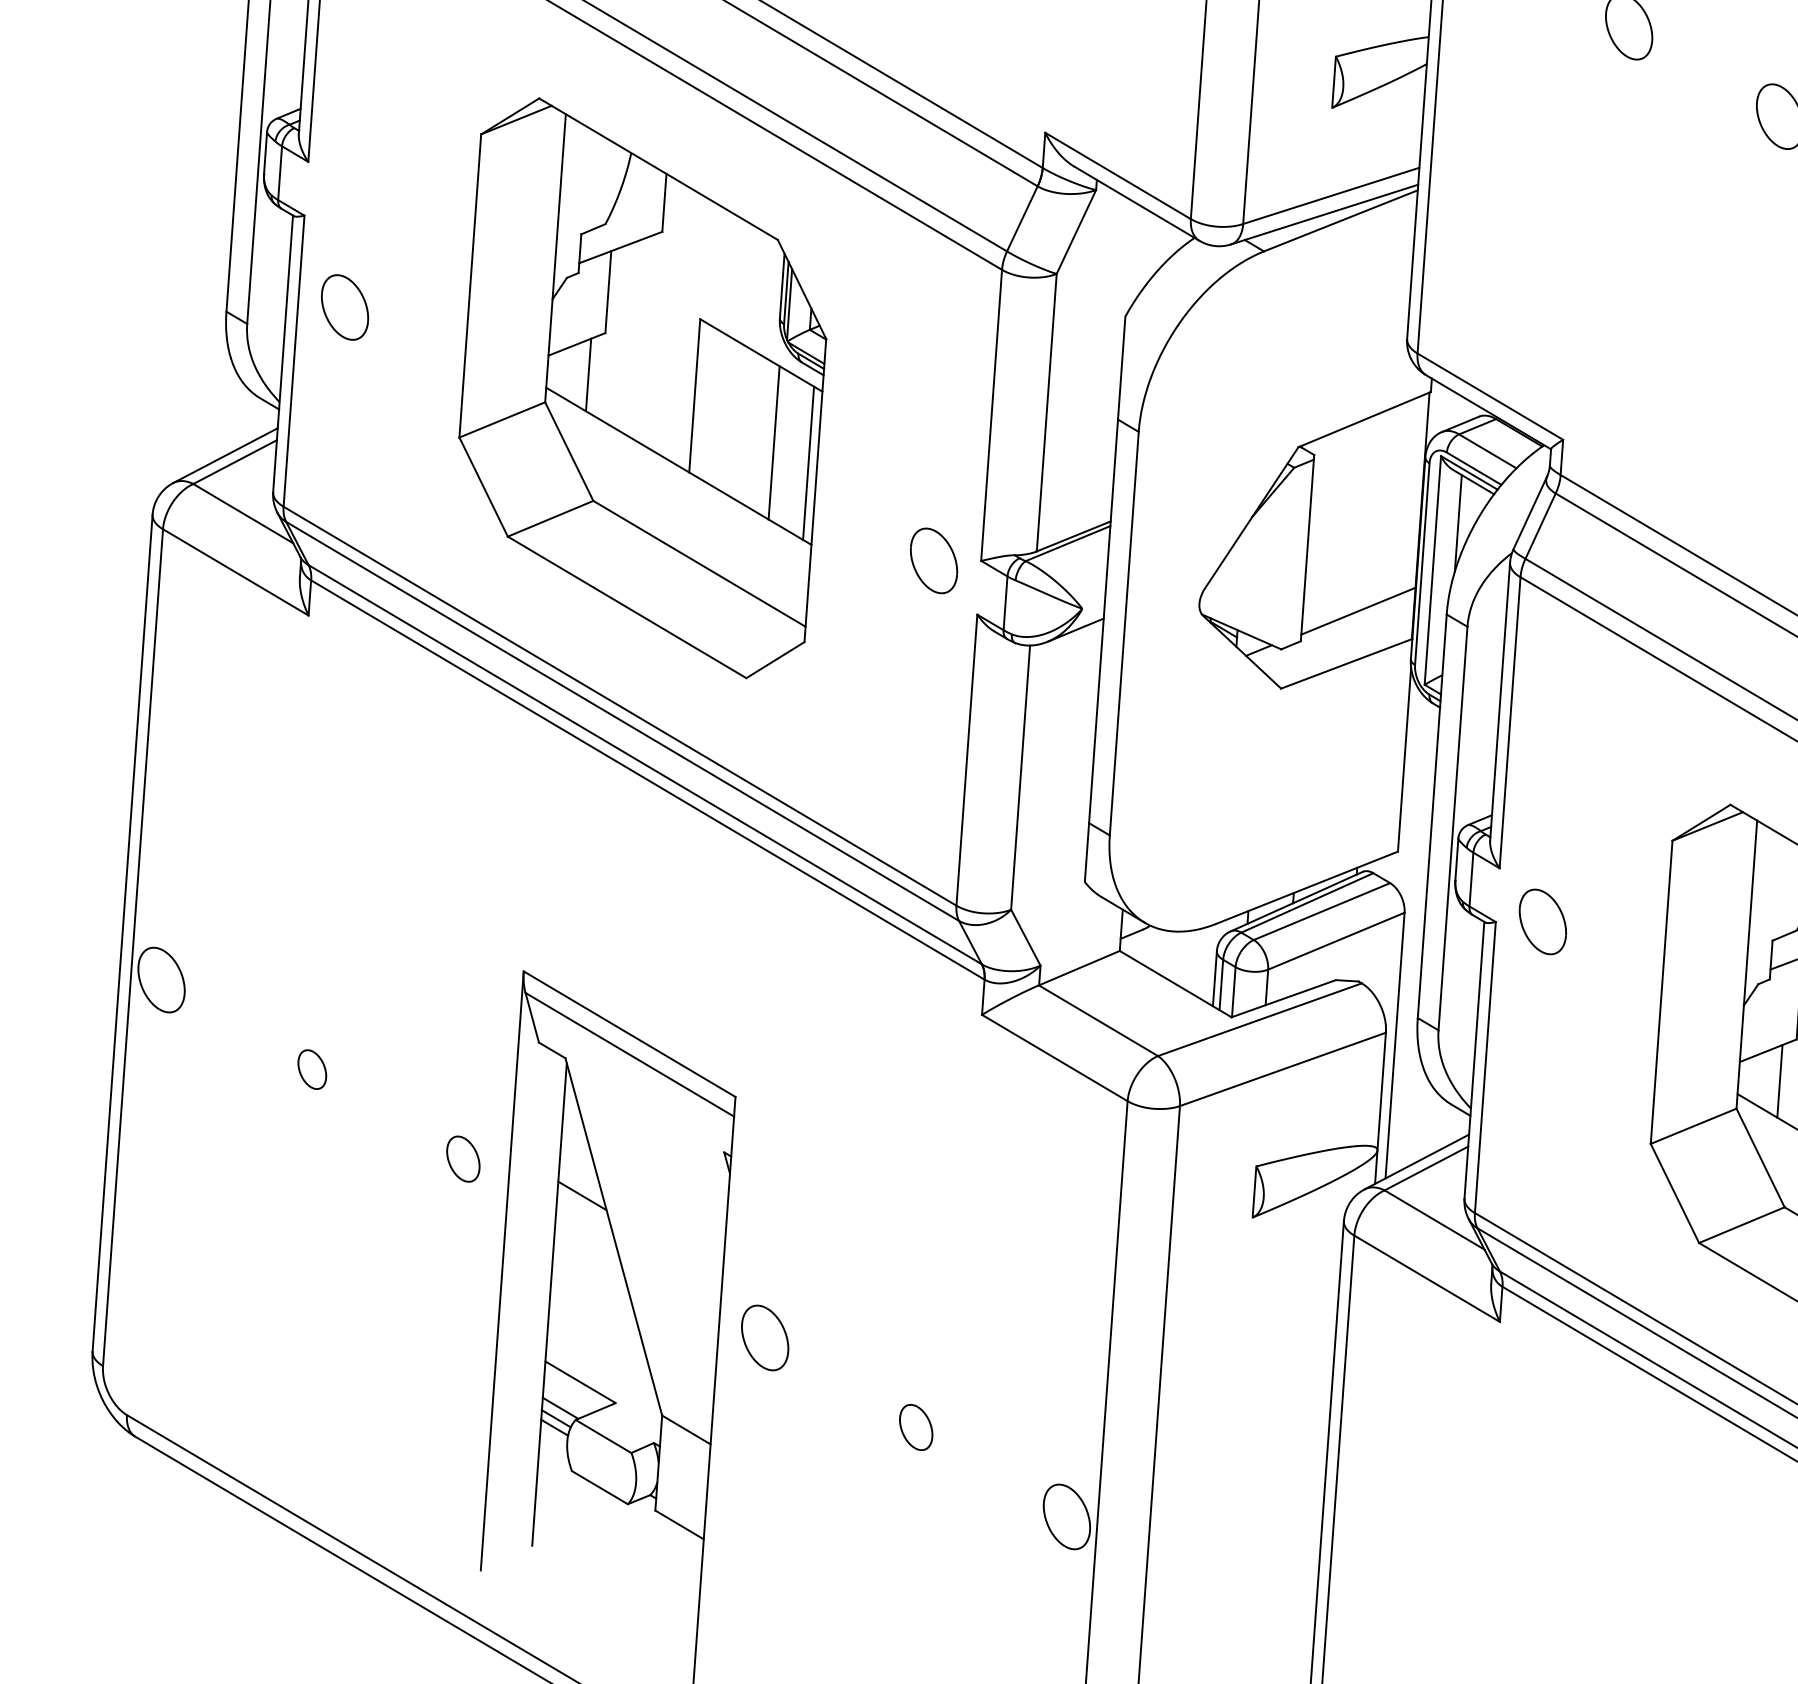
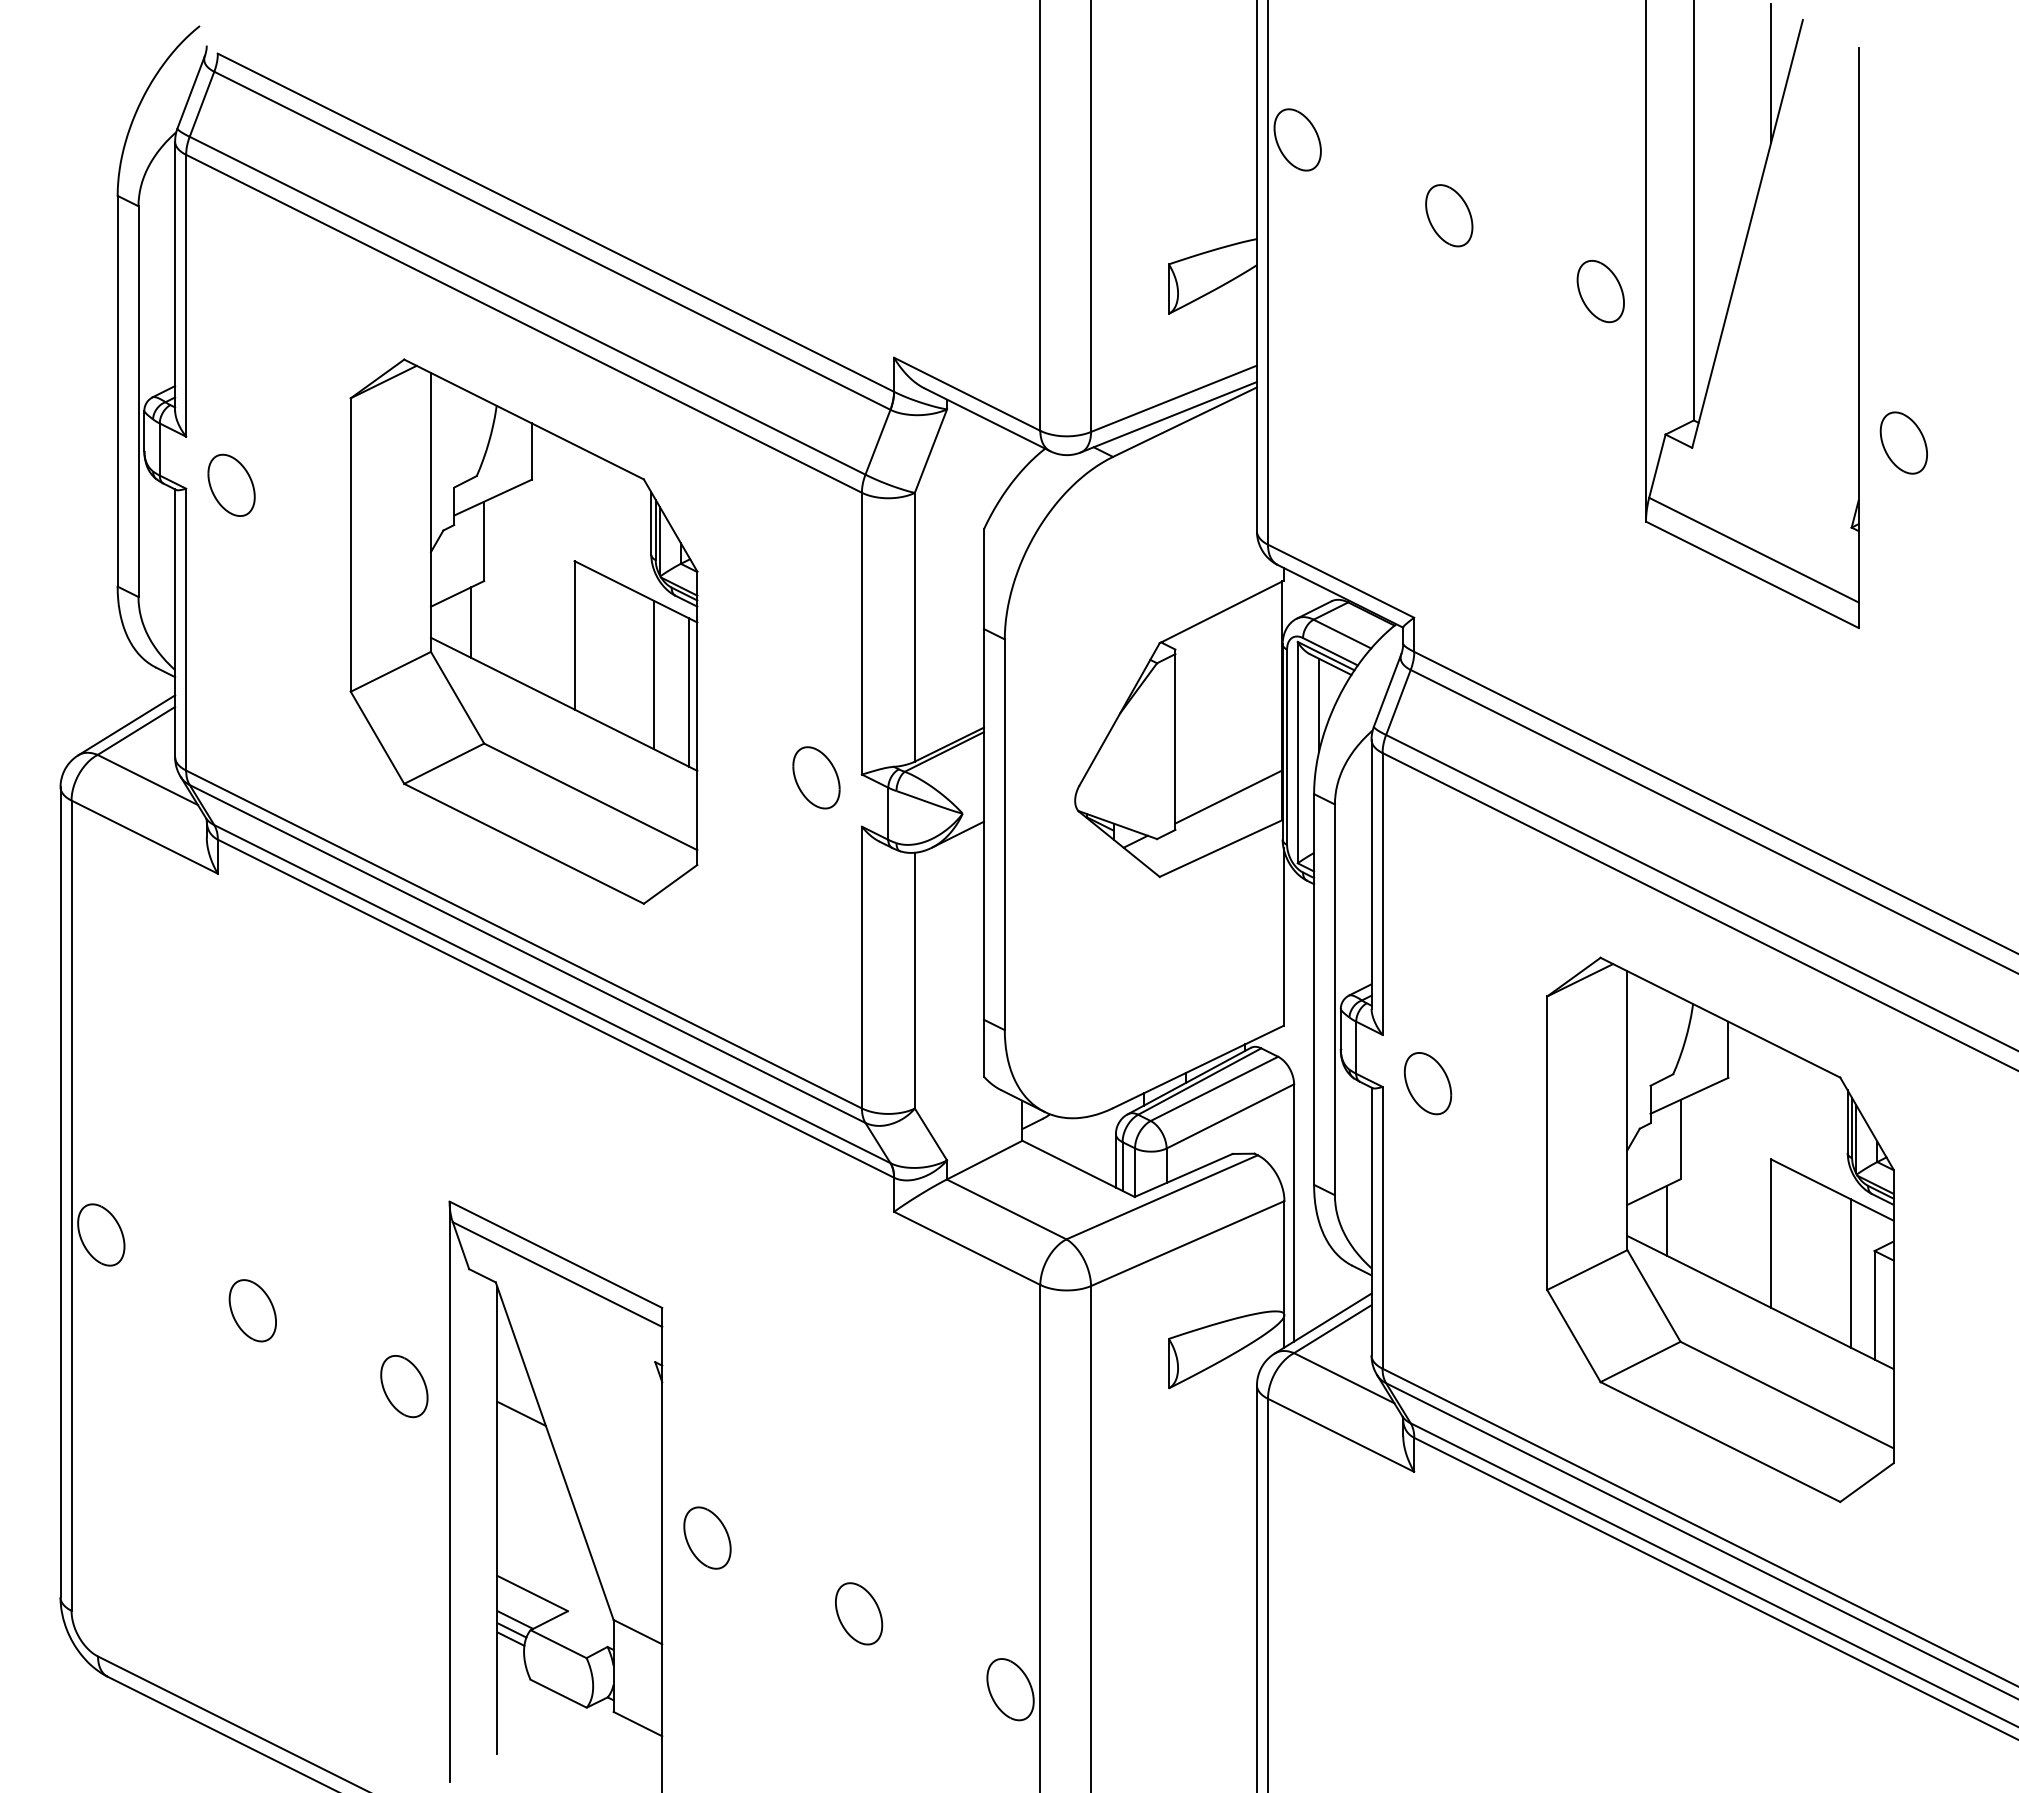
part: (344, 306) -> (231, 484), moved
part: (312, 1069) -> (252, 1310), size x1.67
part: (463, 1158) -> (404, 1386), size x1.43
part: (916, 1427) -> (859, 1613), size x1.43

